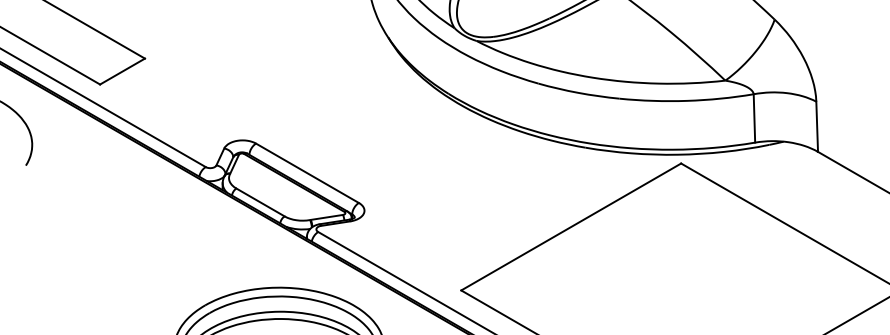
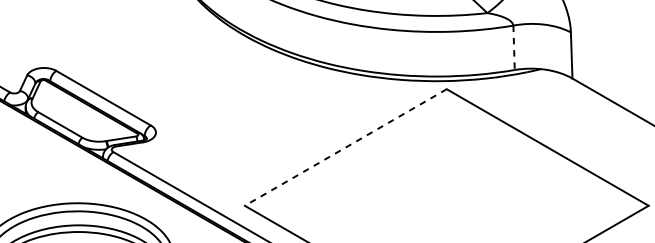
line: (754, 118) -> (514, 47), solid -> dashed
line: (571, 226) -> (346, 147), solid -> dashed

